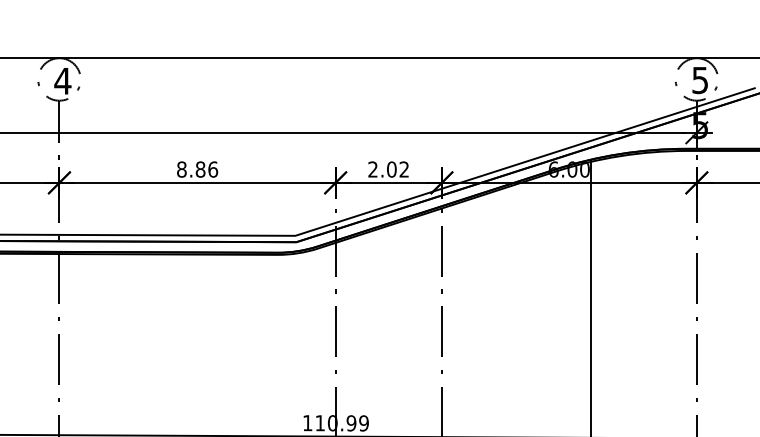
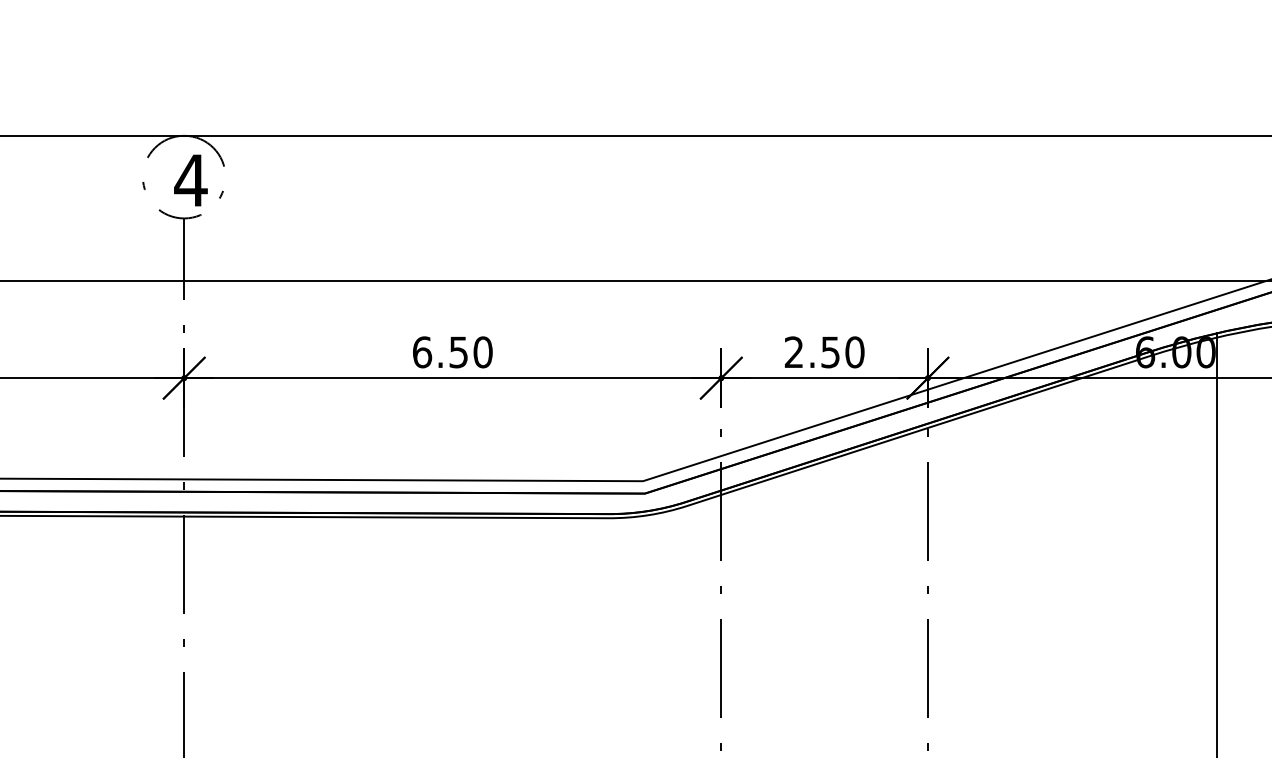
text: (197, 169) -> (452, 352), 8.86 -> 6.50
text: (398, 169) -> (843, 352), 2.02 -> 2.50

